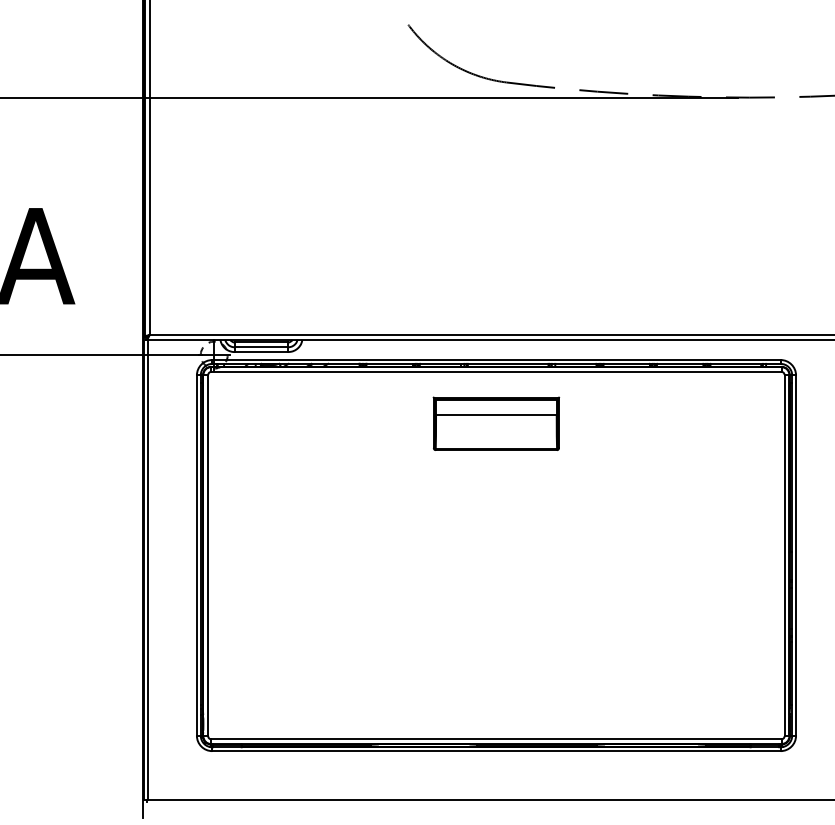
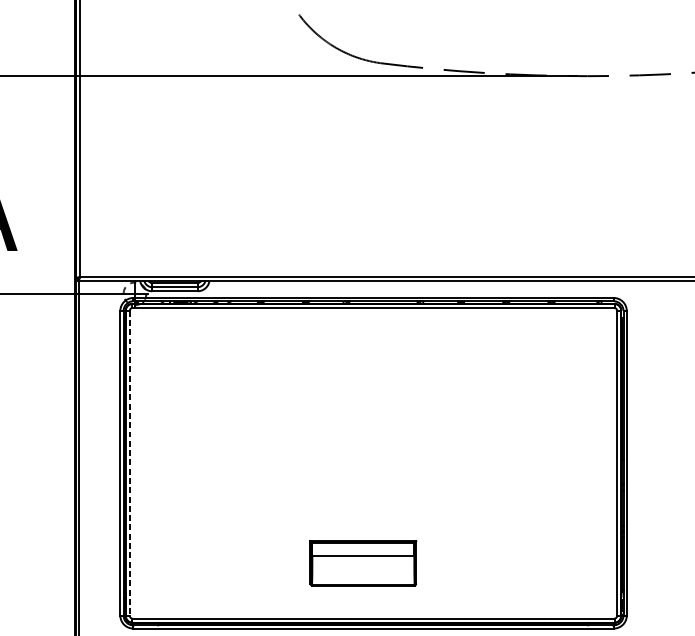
part: (496, 423) -> (363, 562), moved
line: (208, 555) -> (130, 463), solid -> dashed

